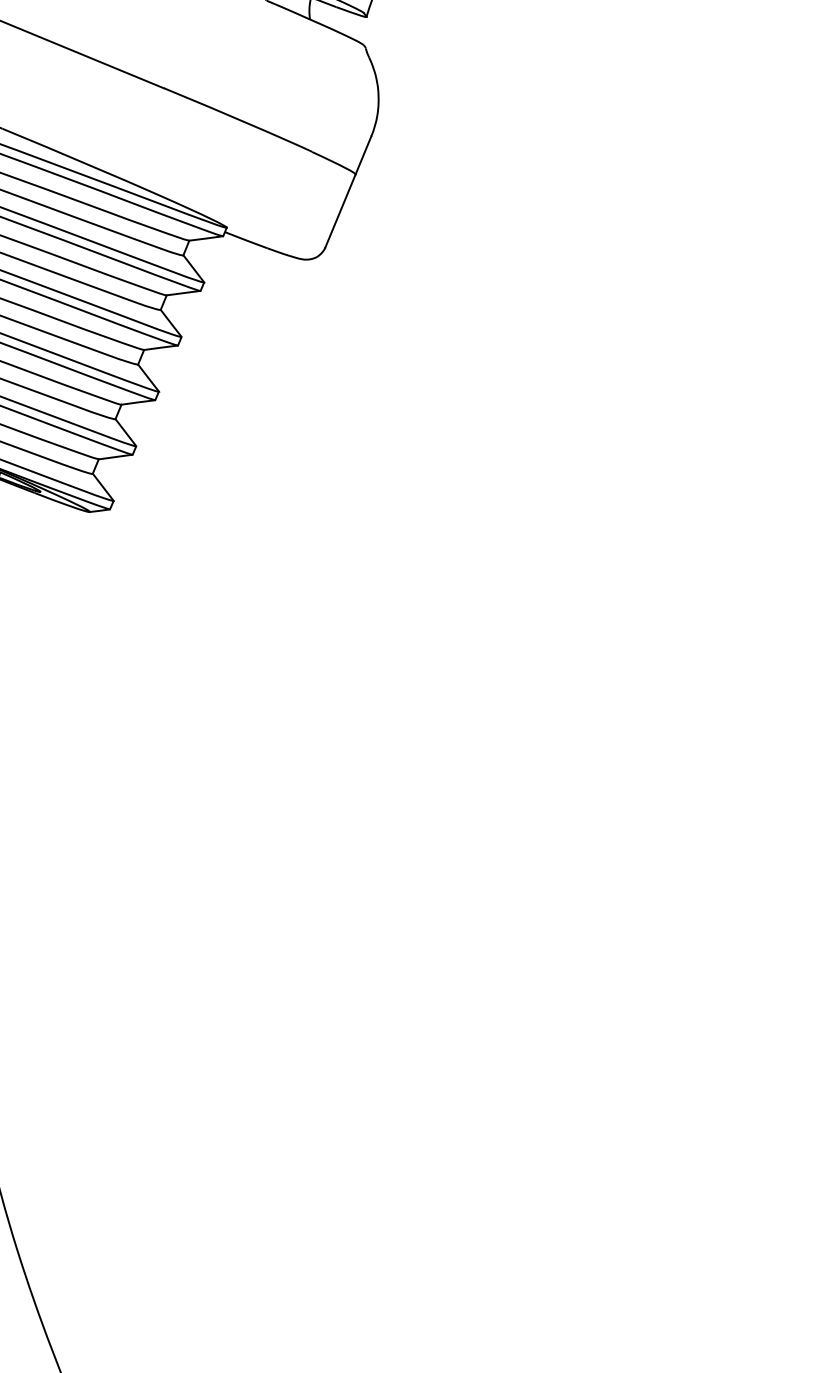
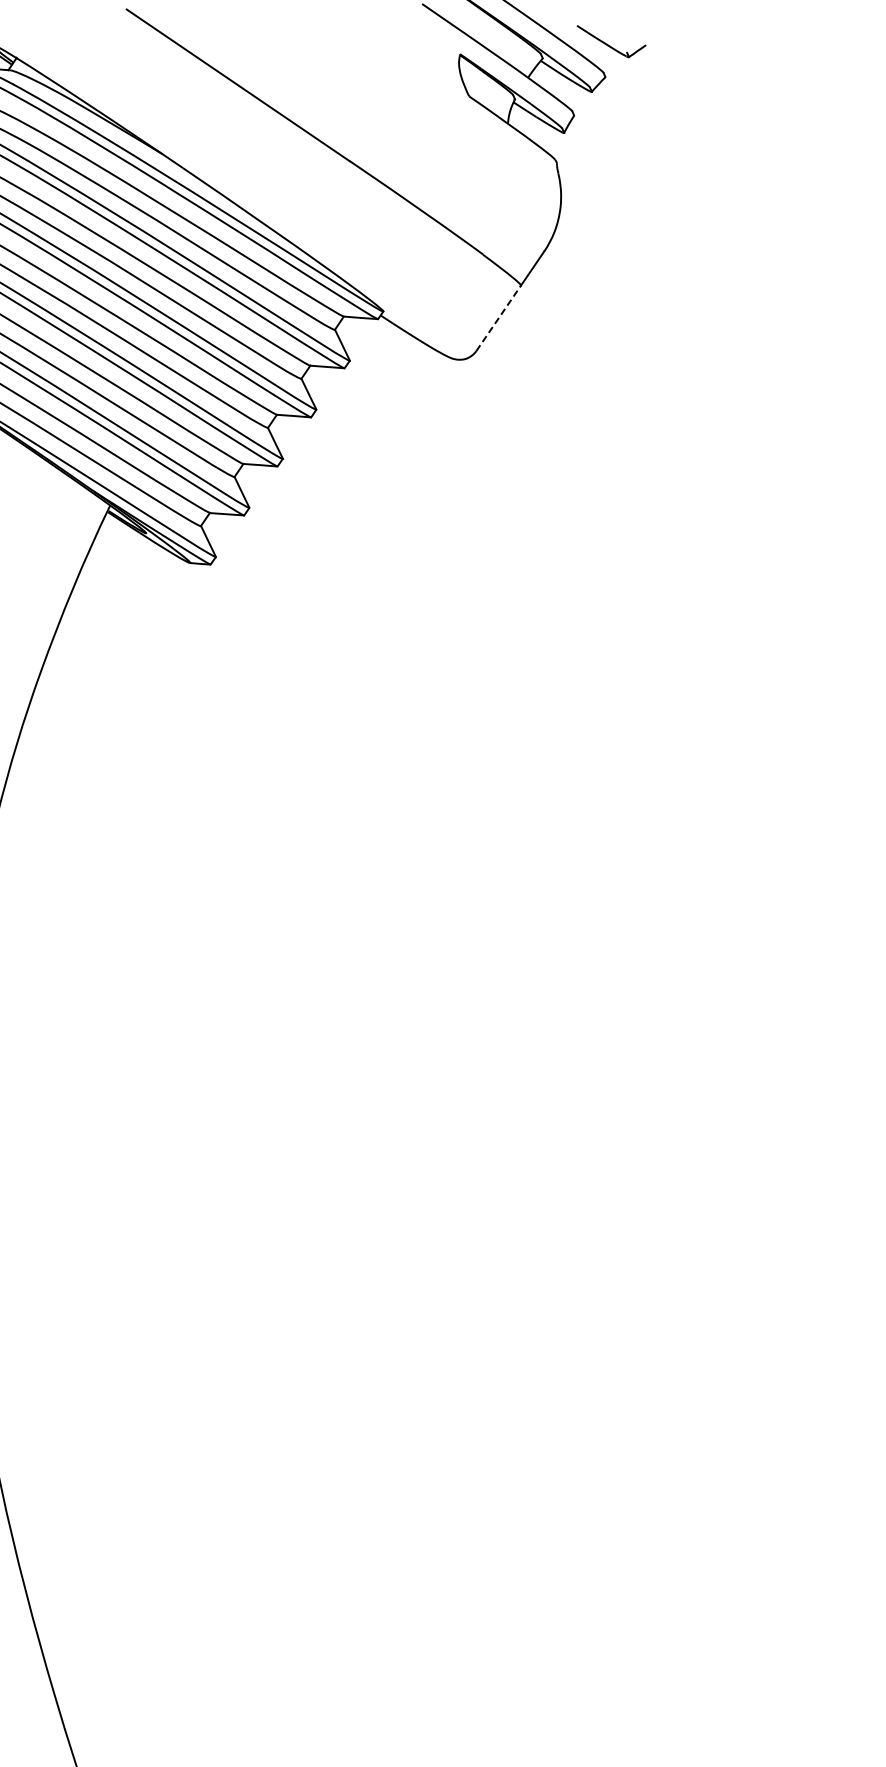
line: (340, 211) -> (498, 318), solid -> dashed

